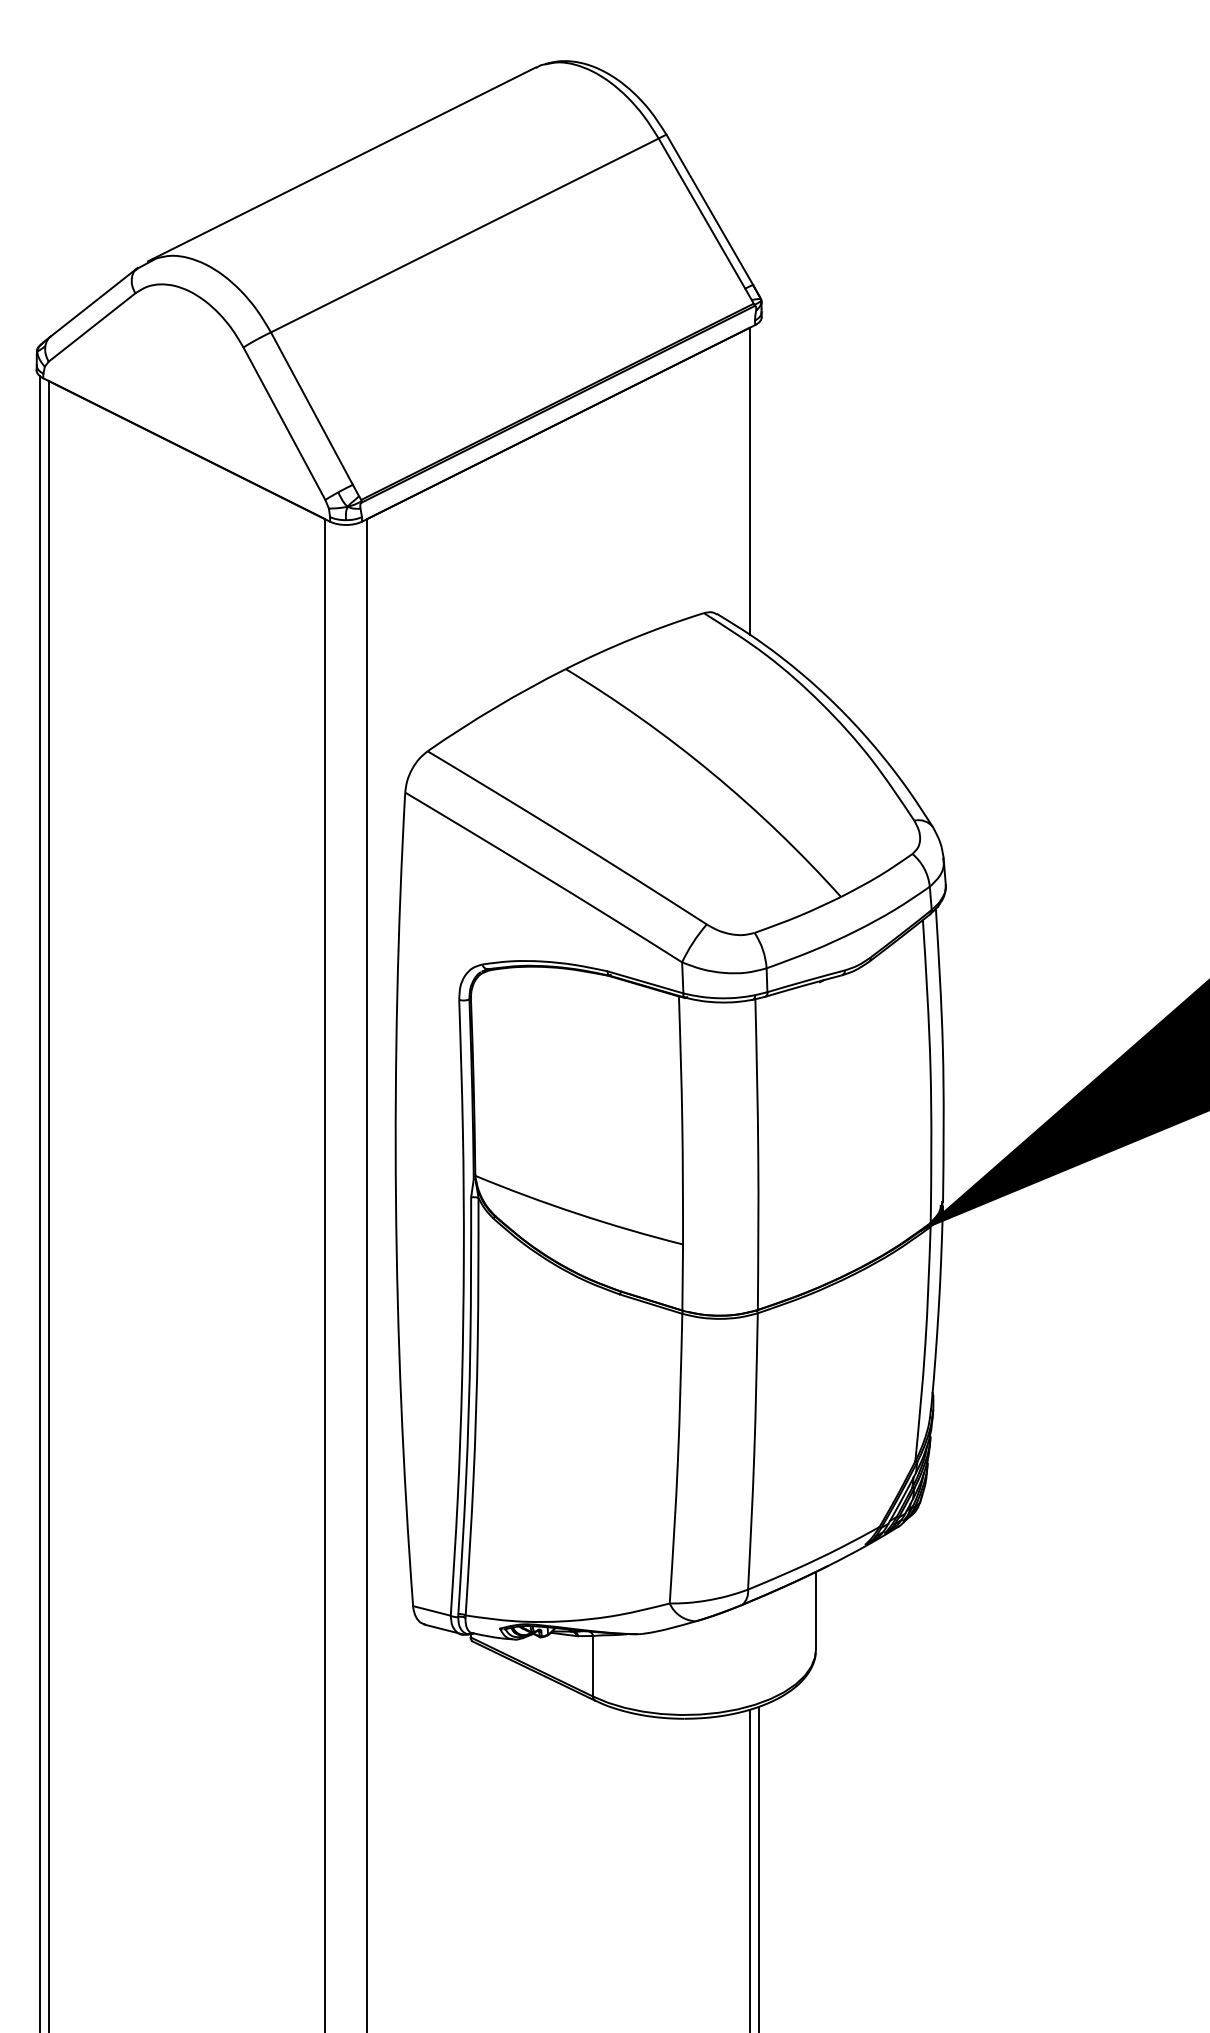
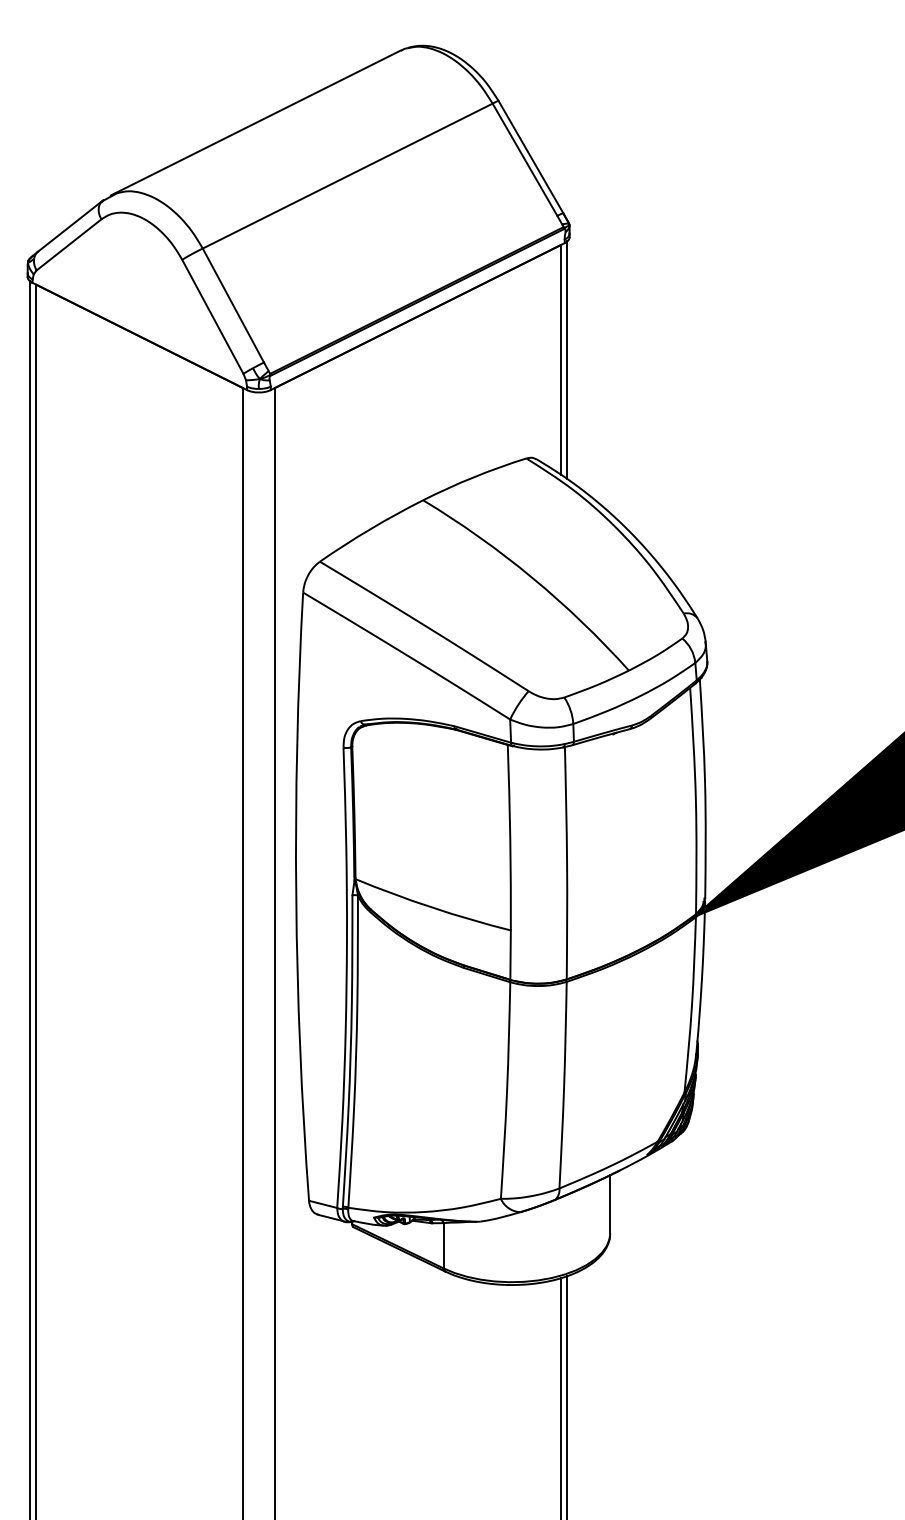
line: (758, 481) -> (567, 360), added

